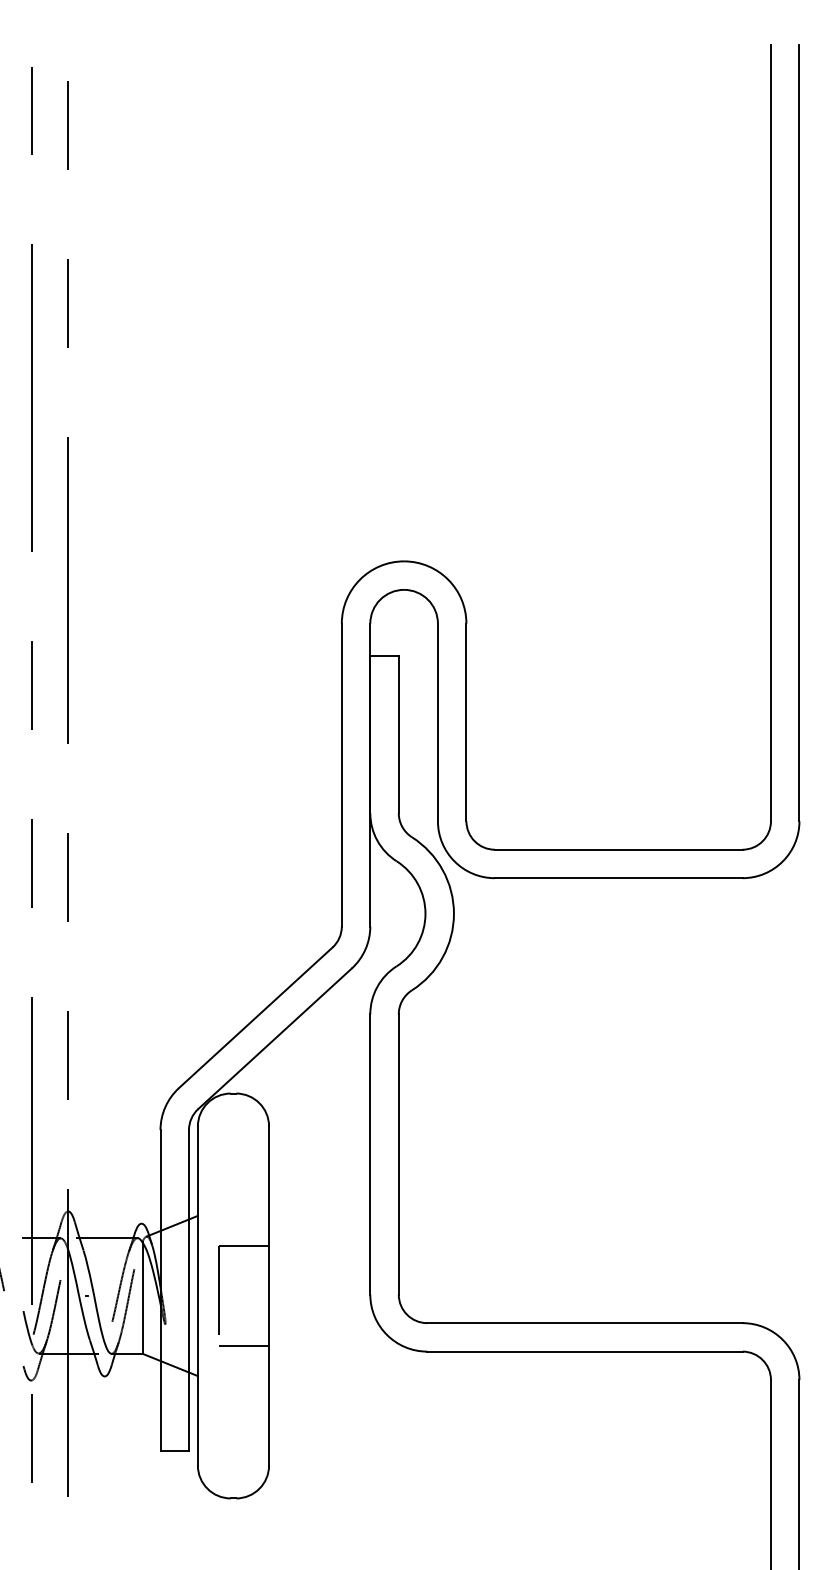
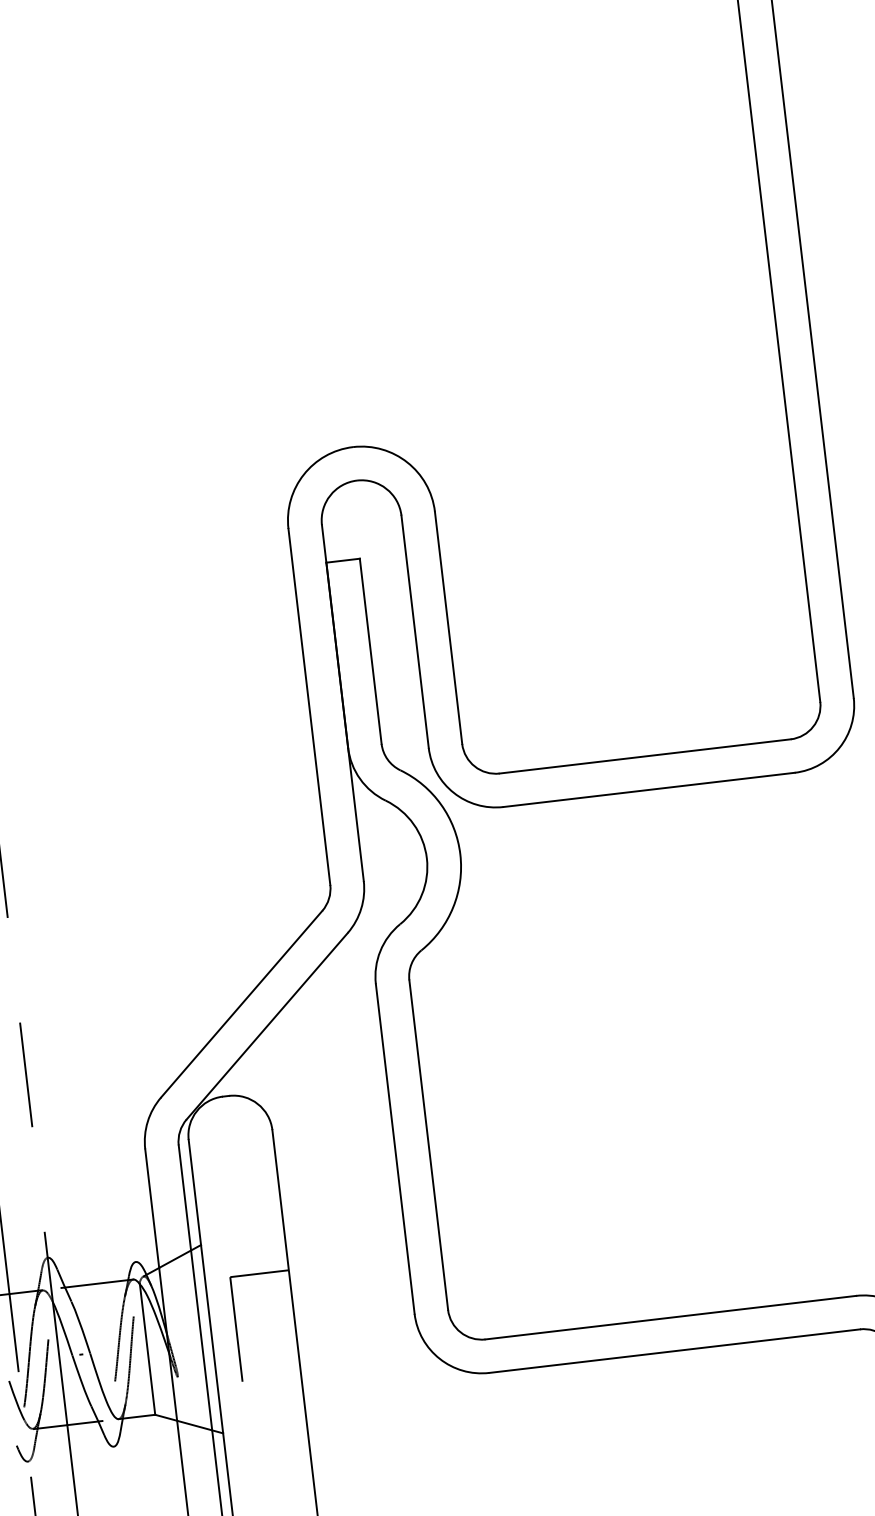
line: (244, 1346) -> (273, 1392), removed

